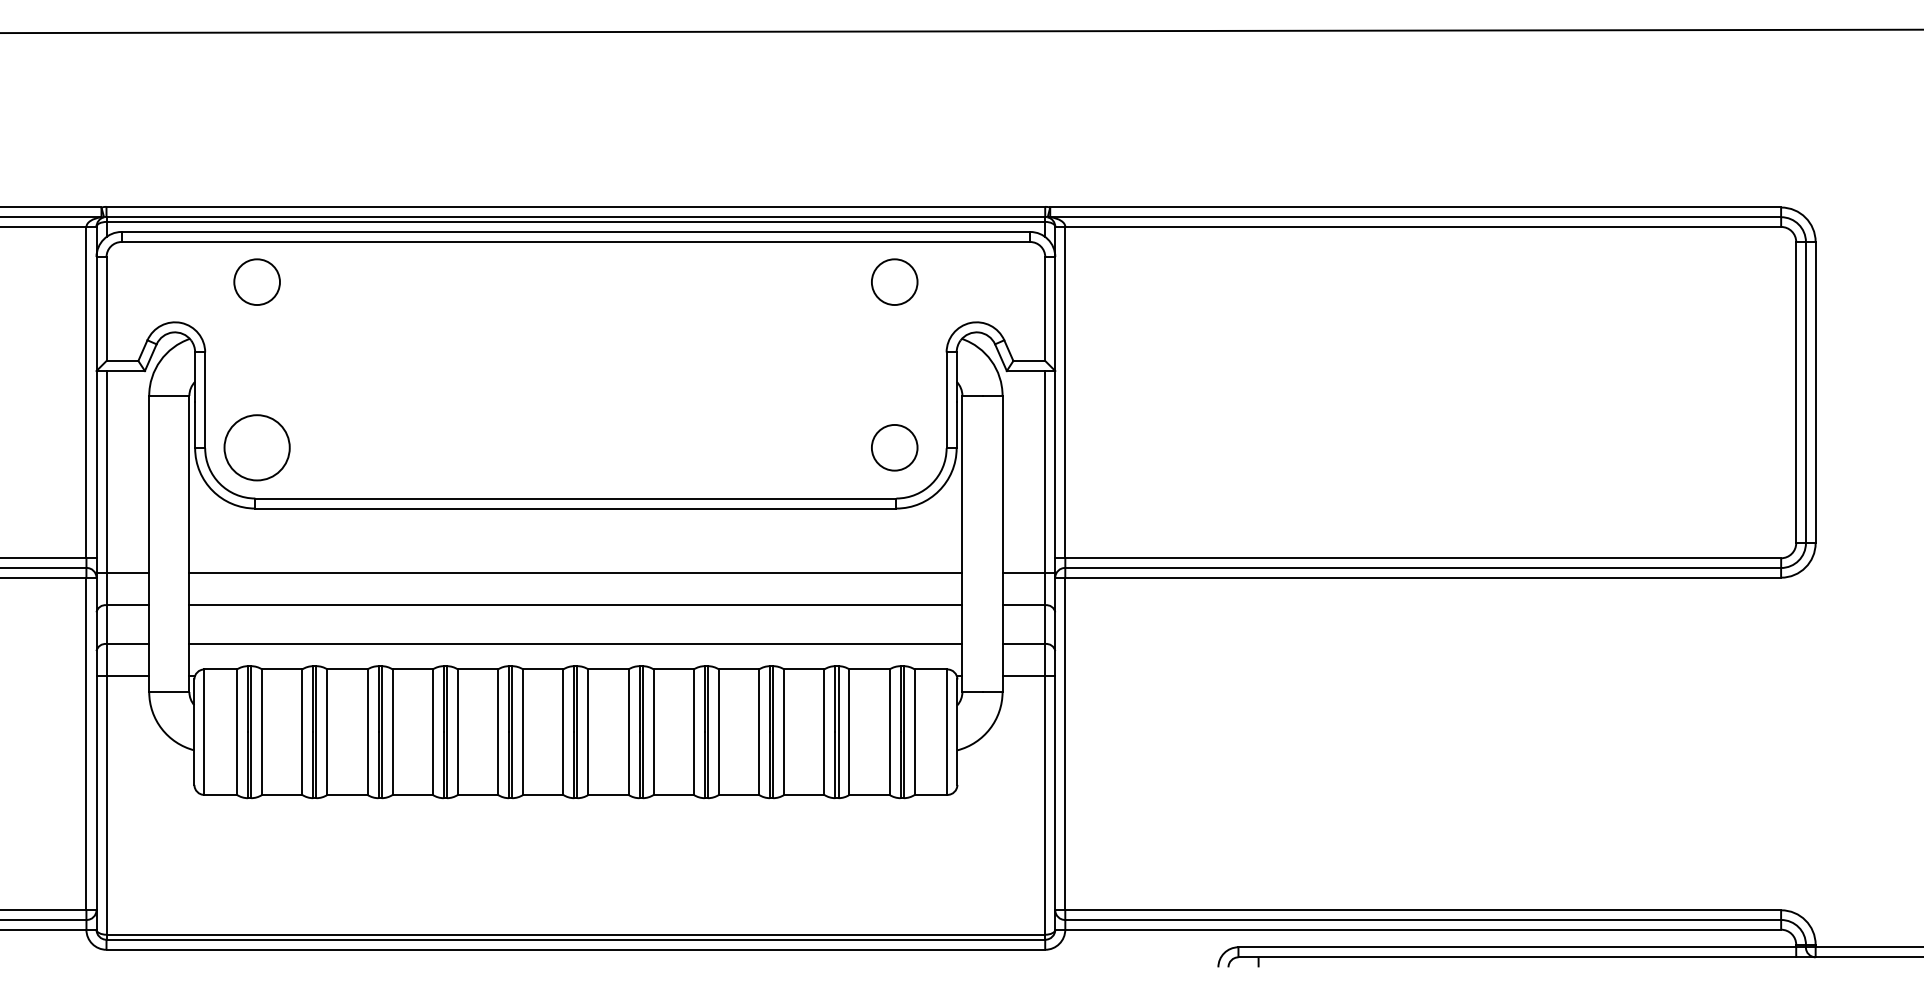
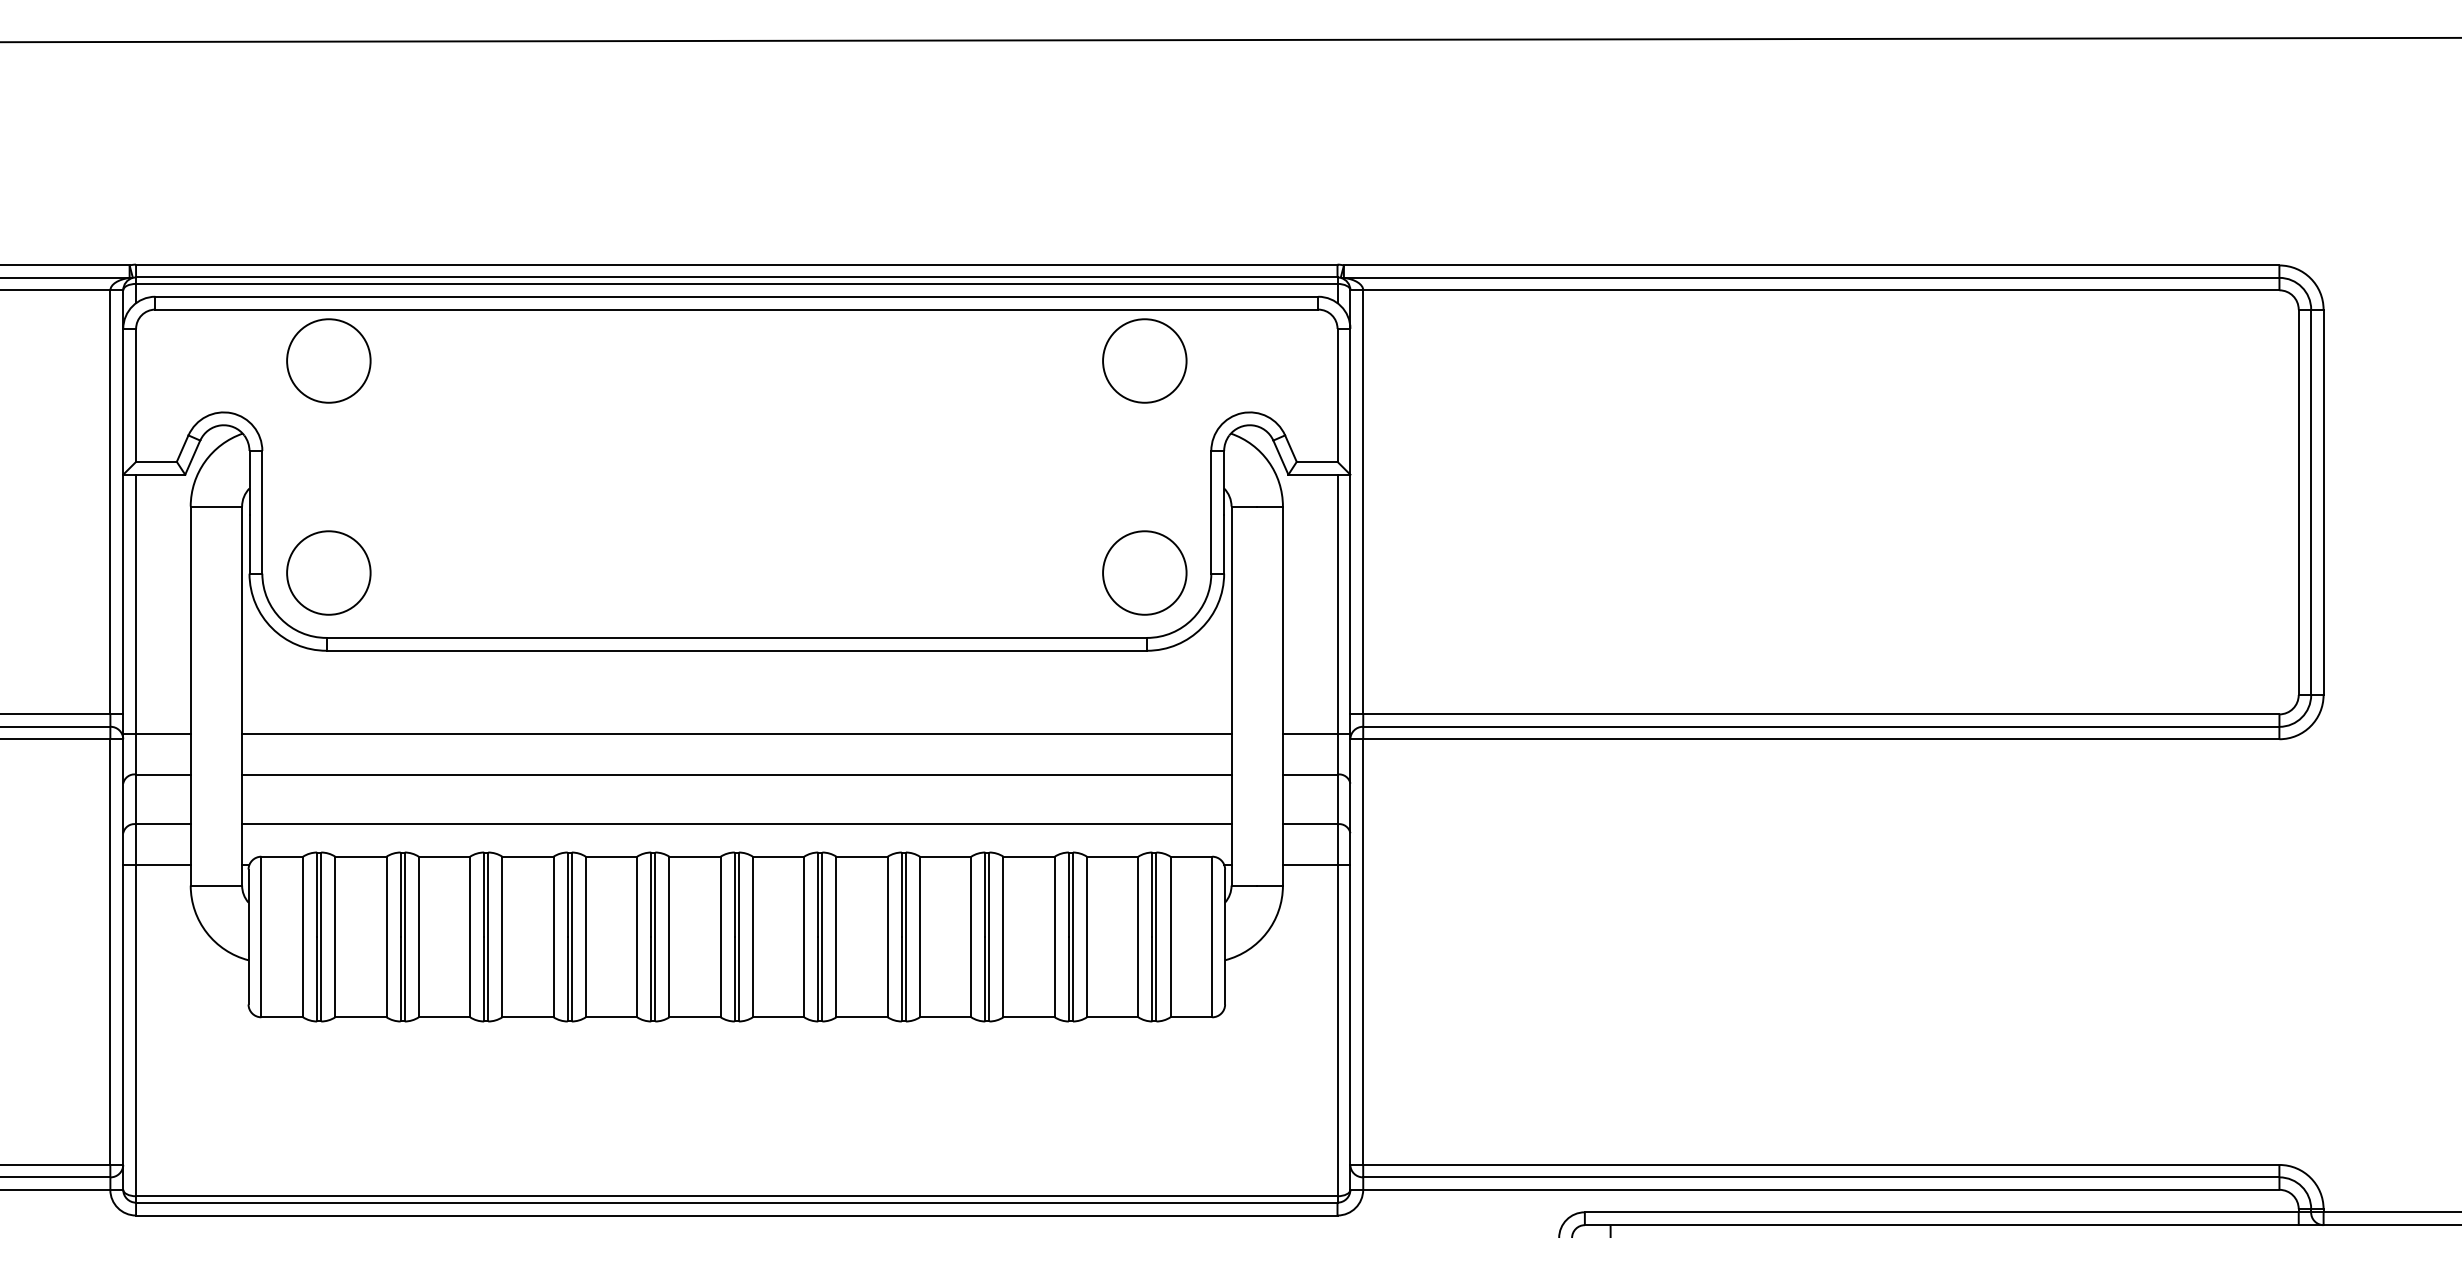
circle: (256, 281) -> (328, 360), size x1.43
circle: (894, 281) -> (1144, 360), size x1.43
circle: (894, 447) -> (1144, 572), size x1.43

